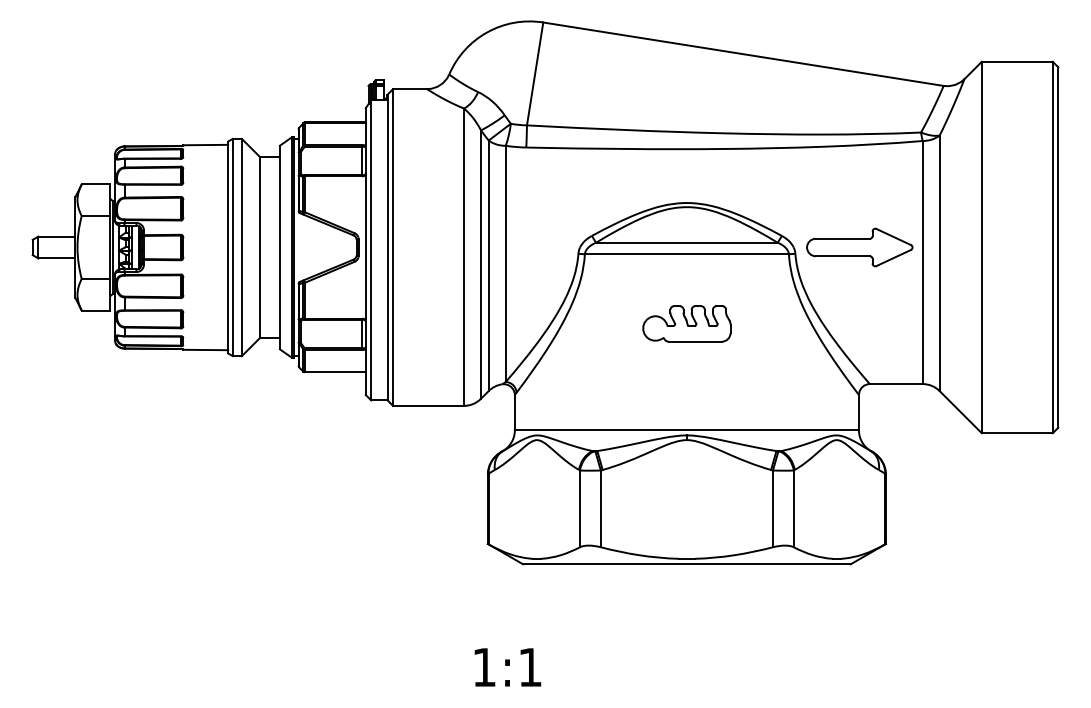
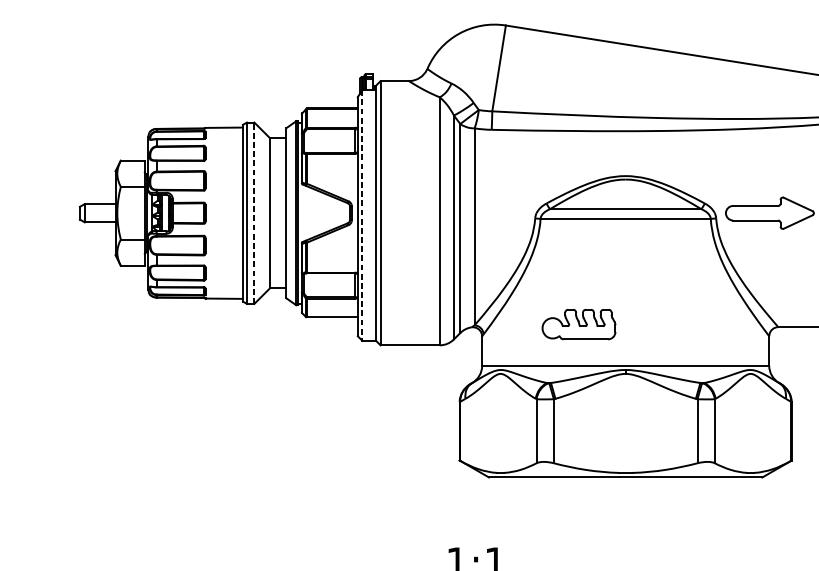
line: (241, 247) -> (254, 213), solid -> dashed
line: (371, 250) -> (362, 215), solid -> dashed
part: (686, 323) -> (578, 324), moved

